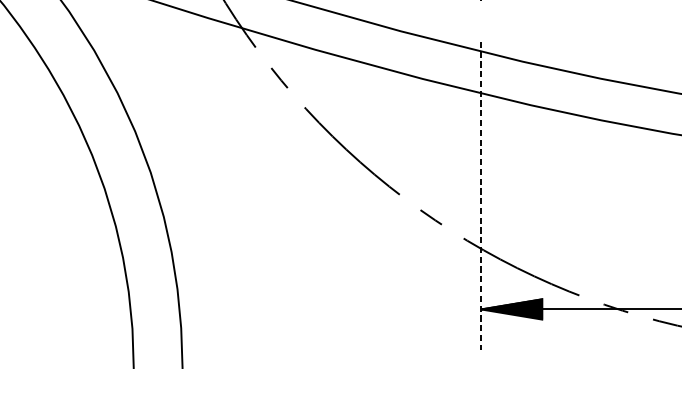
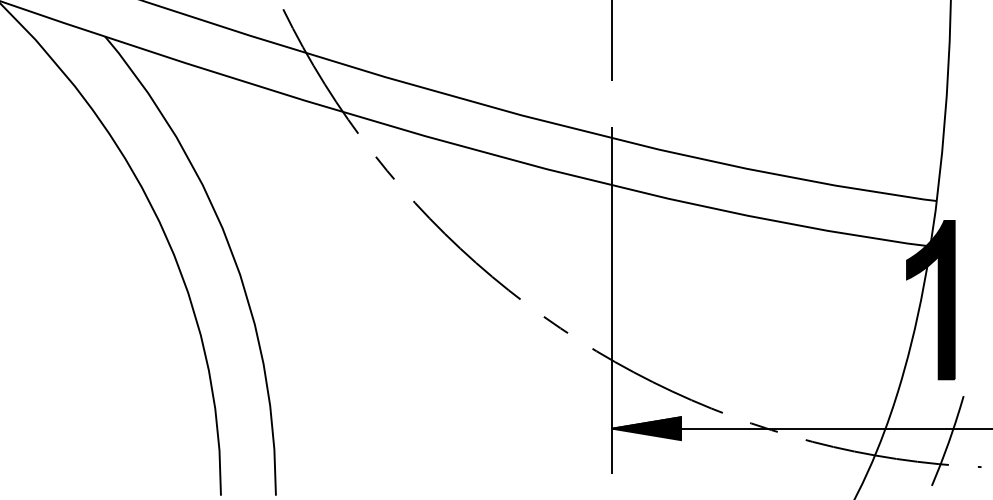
line: (481, 195) -> (612, 300), dashed -> solid

